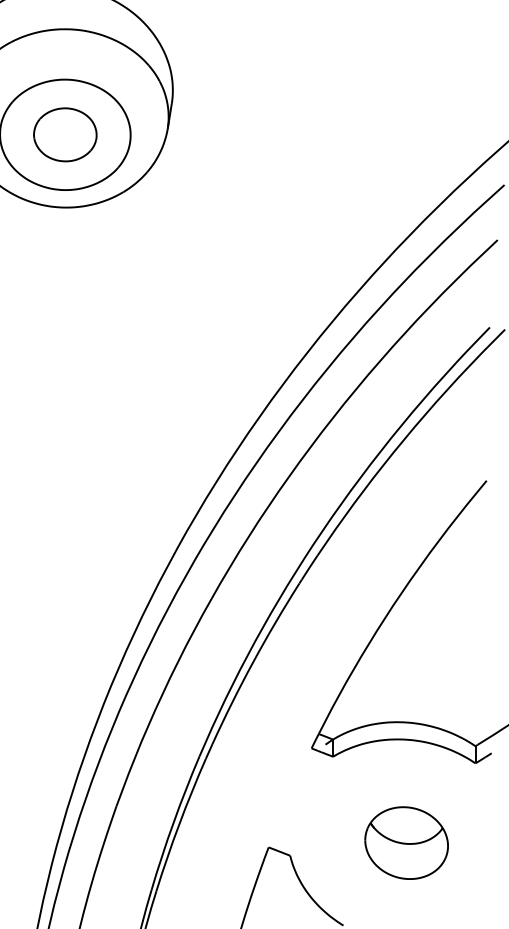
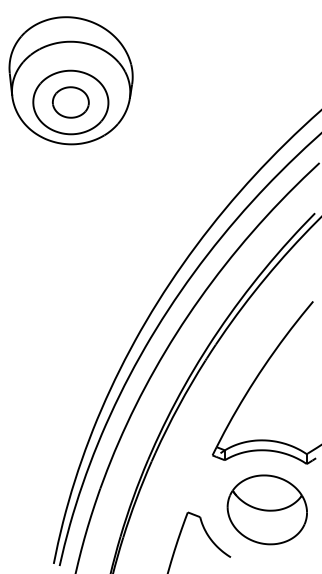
part: (405, 842) -> (266, 509), size x1.67

